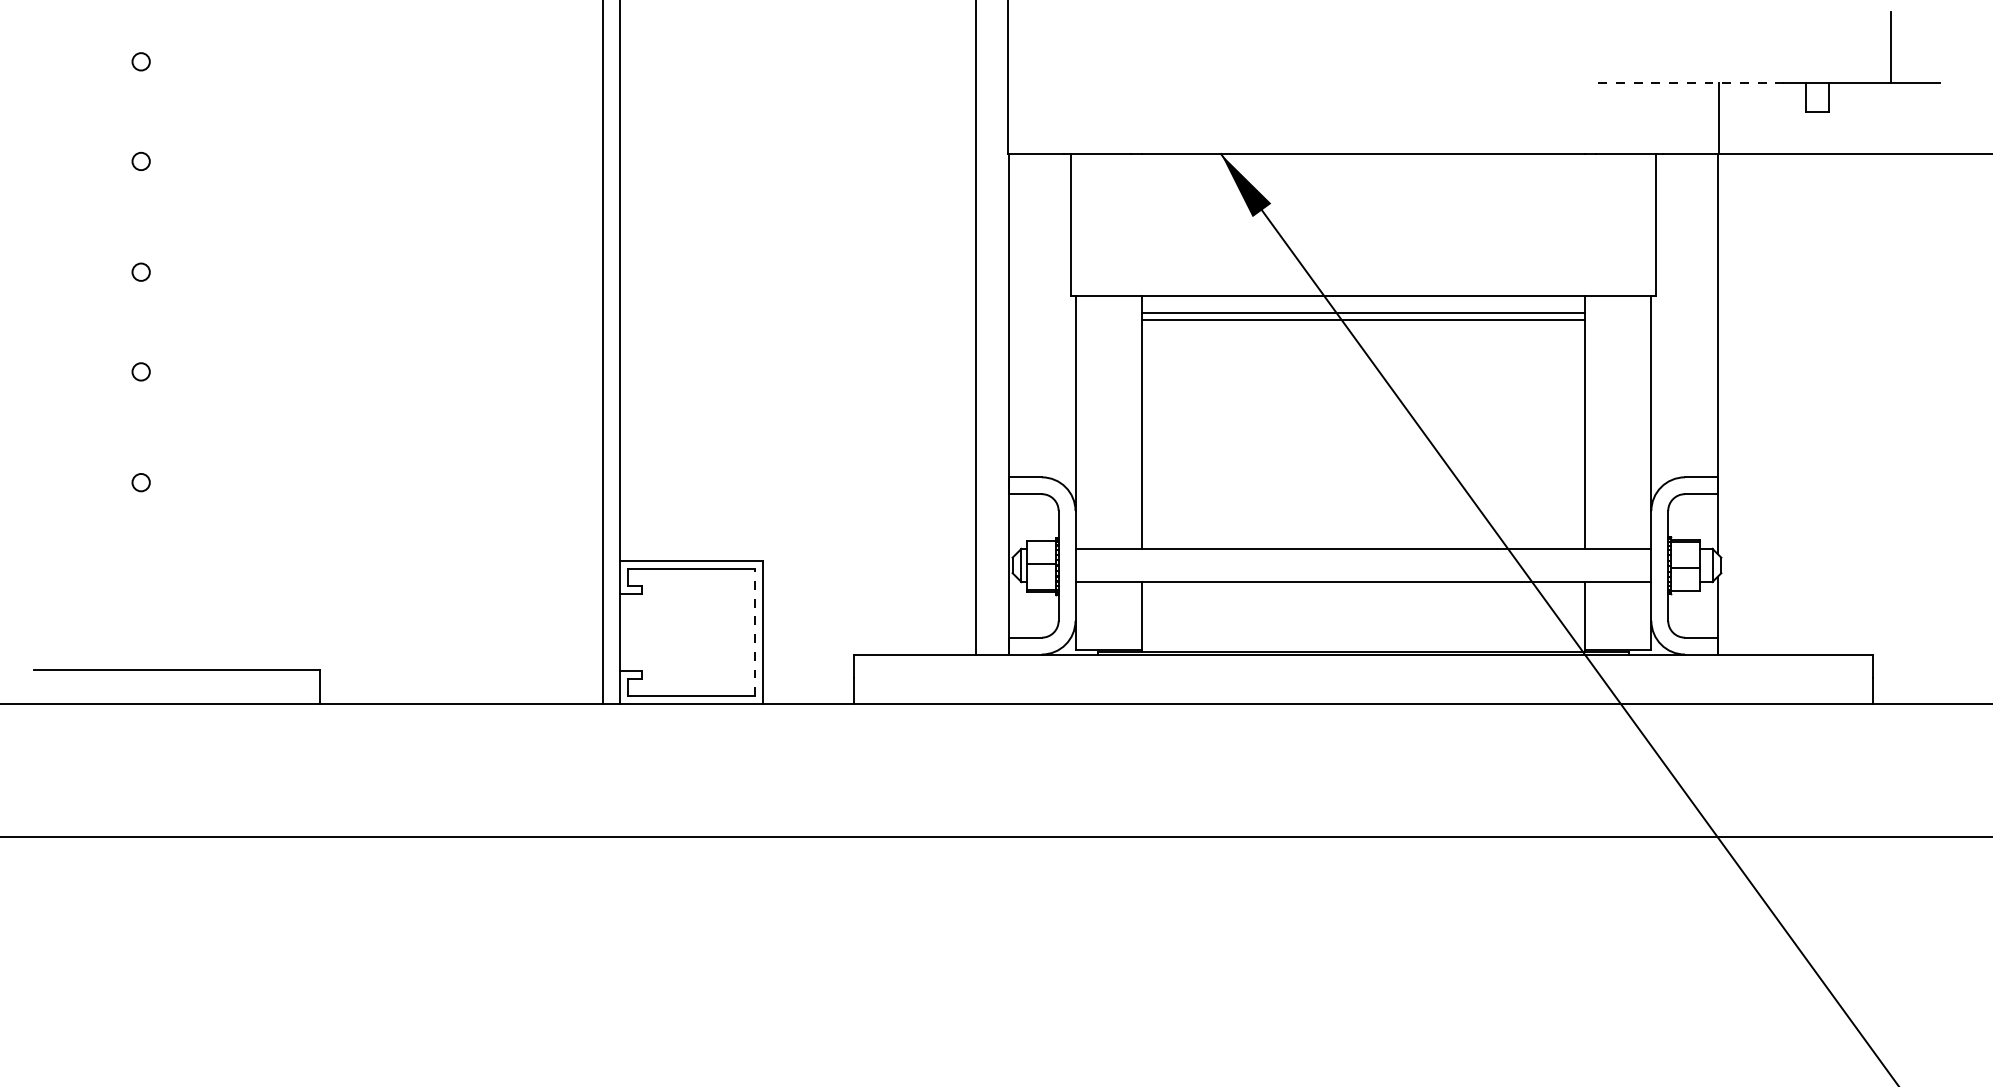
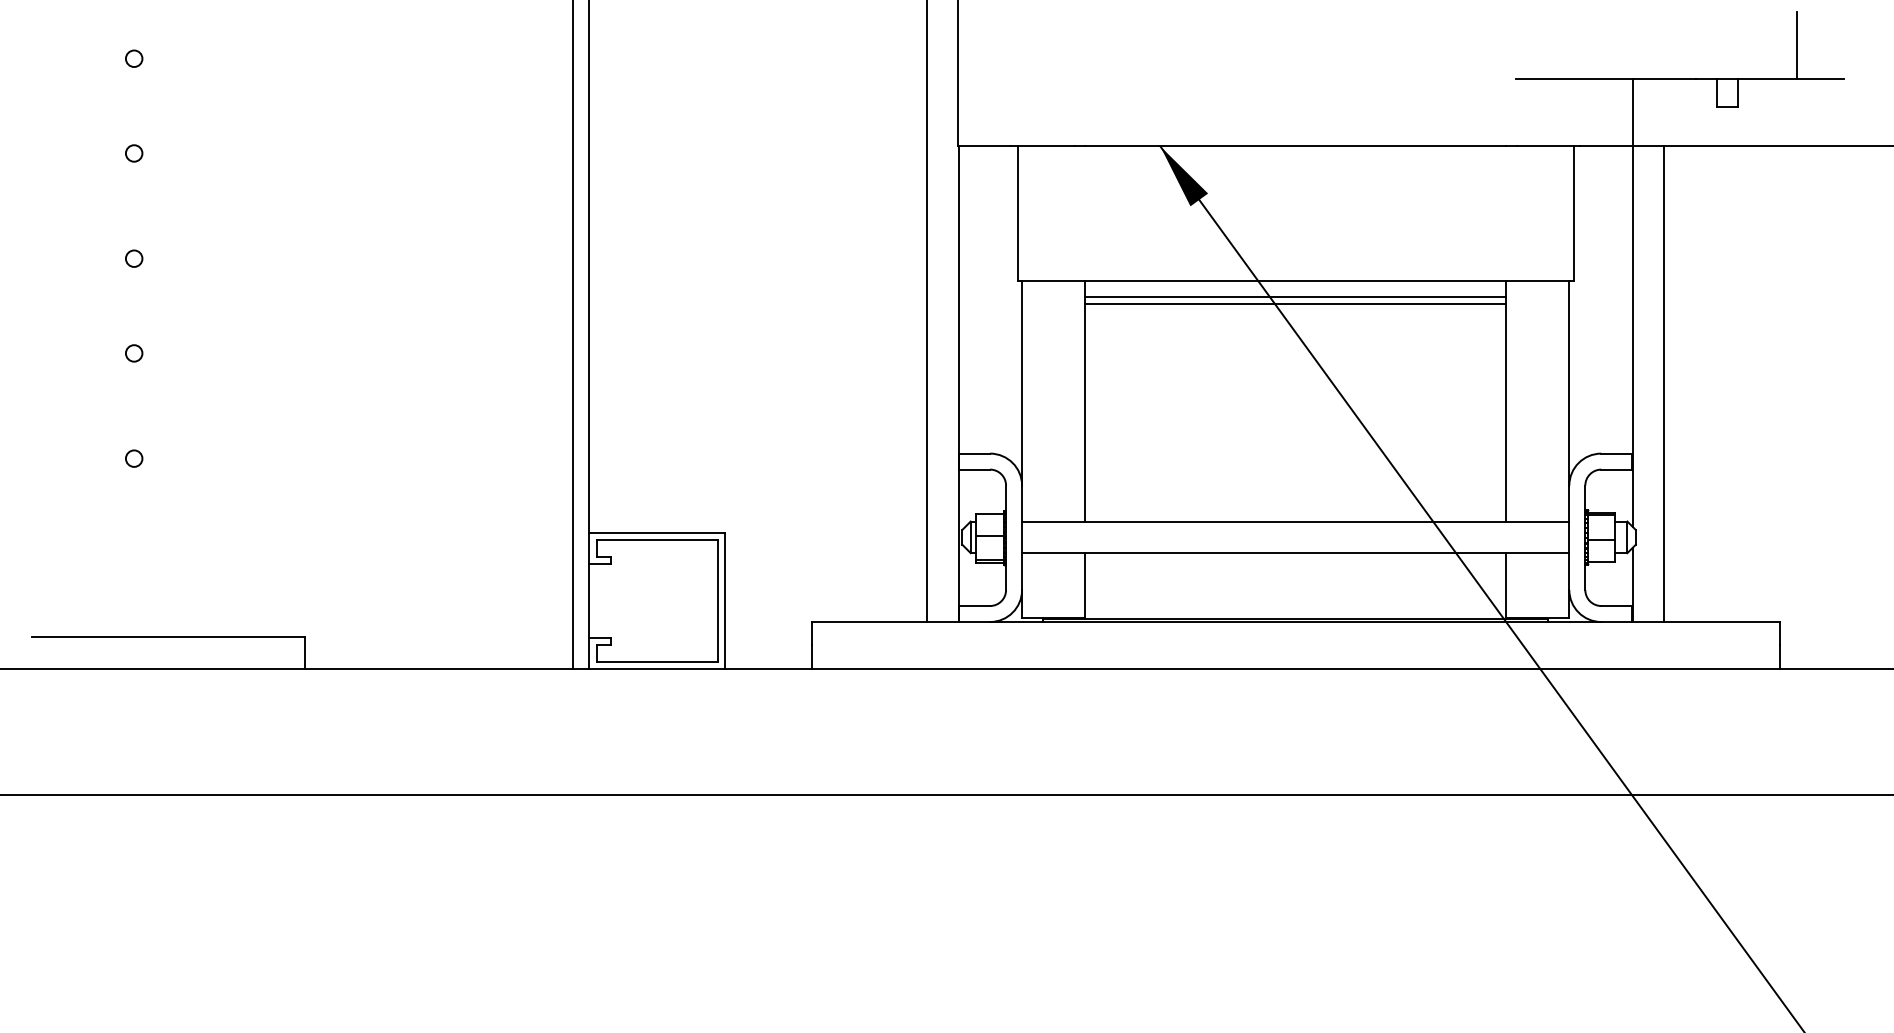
line: (1689, 83) -> (1605, 79), dashed -> solid
line: (1751, 403) -> (1664, 383), added
line: (755, 632) -> (717, 601), dashed -> solid

